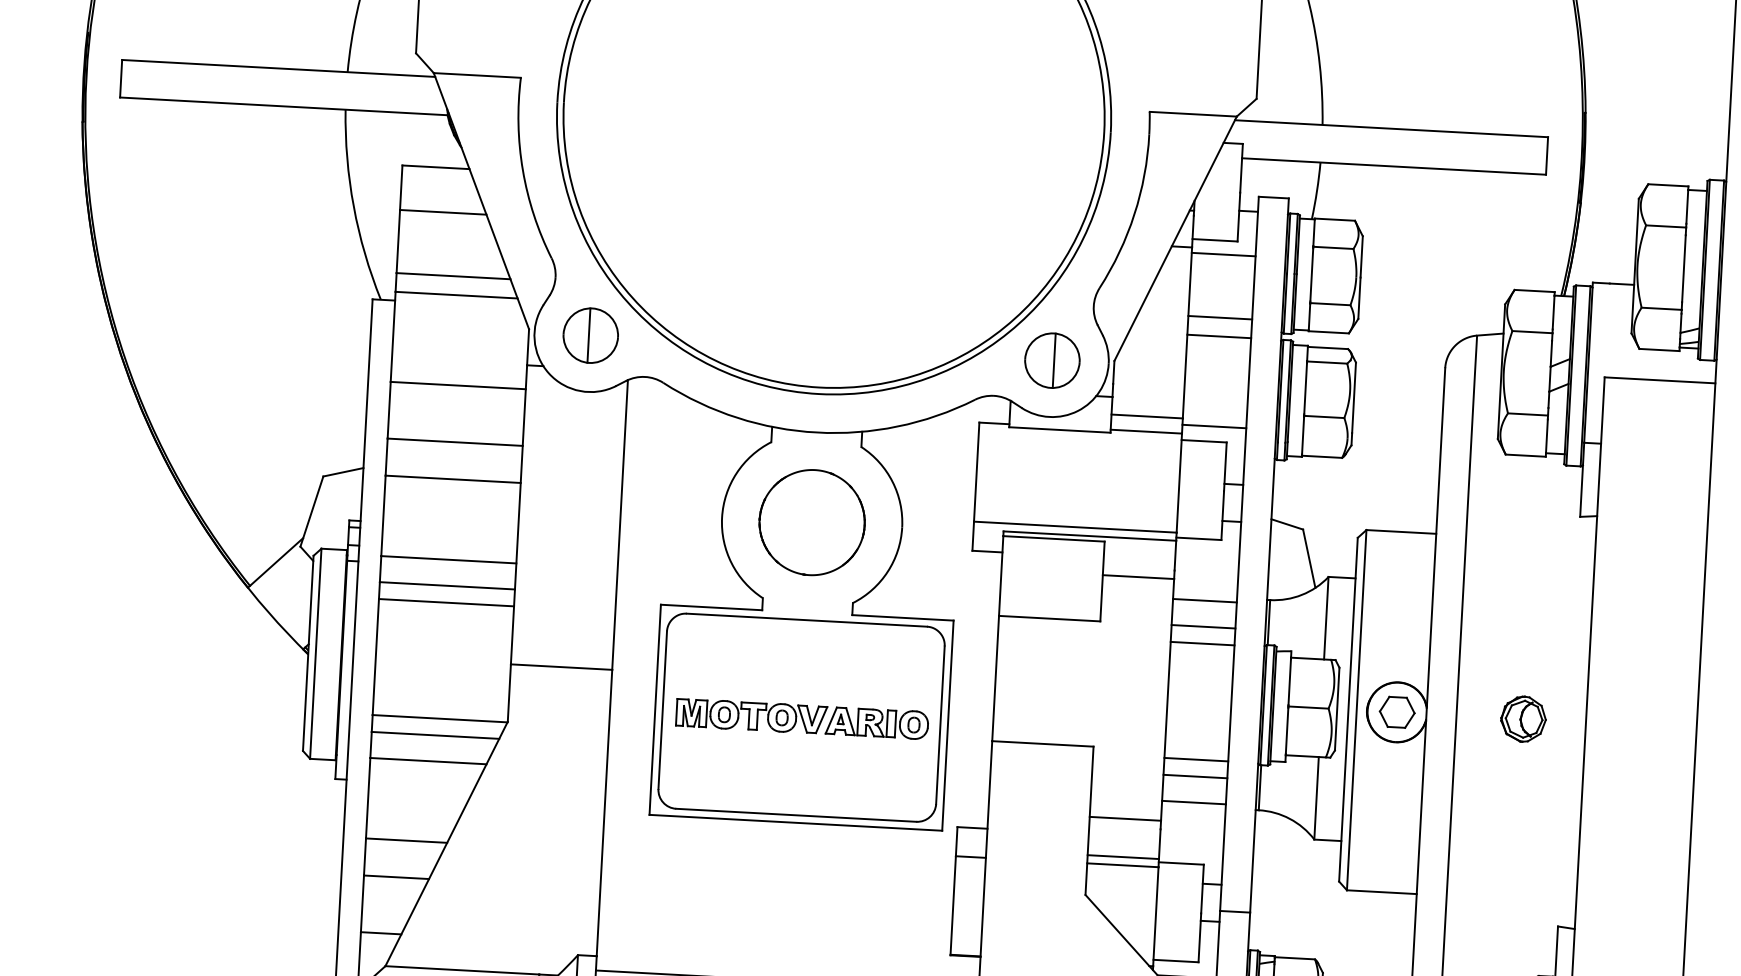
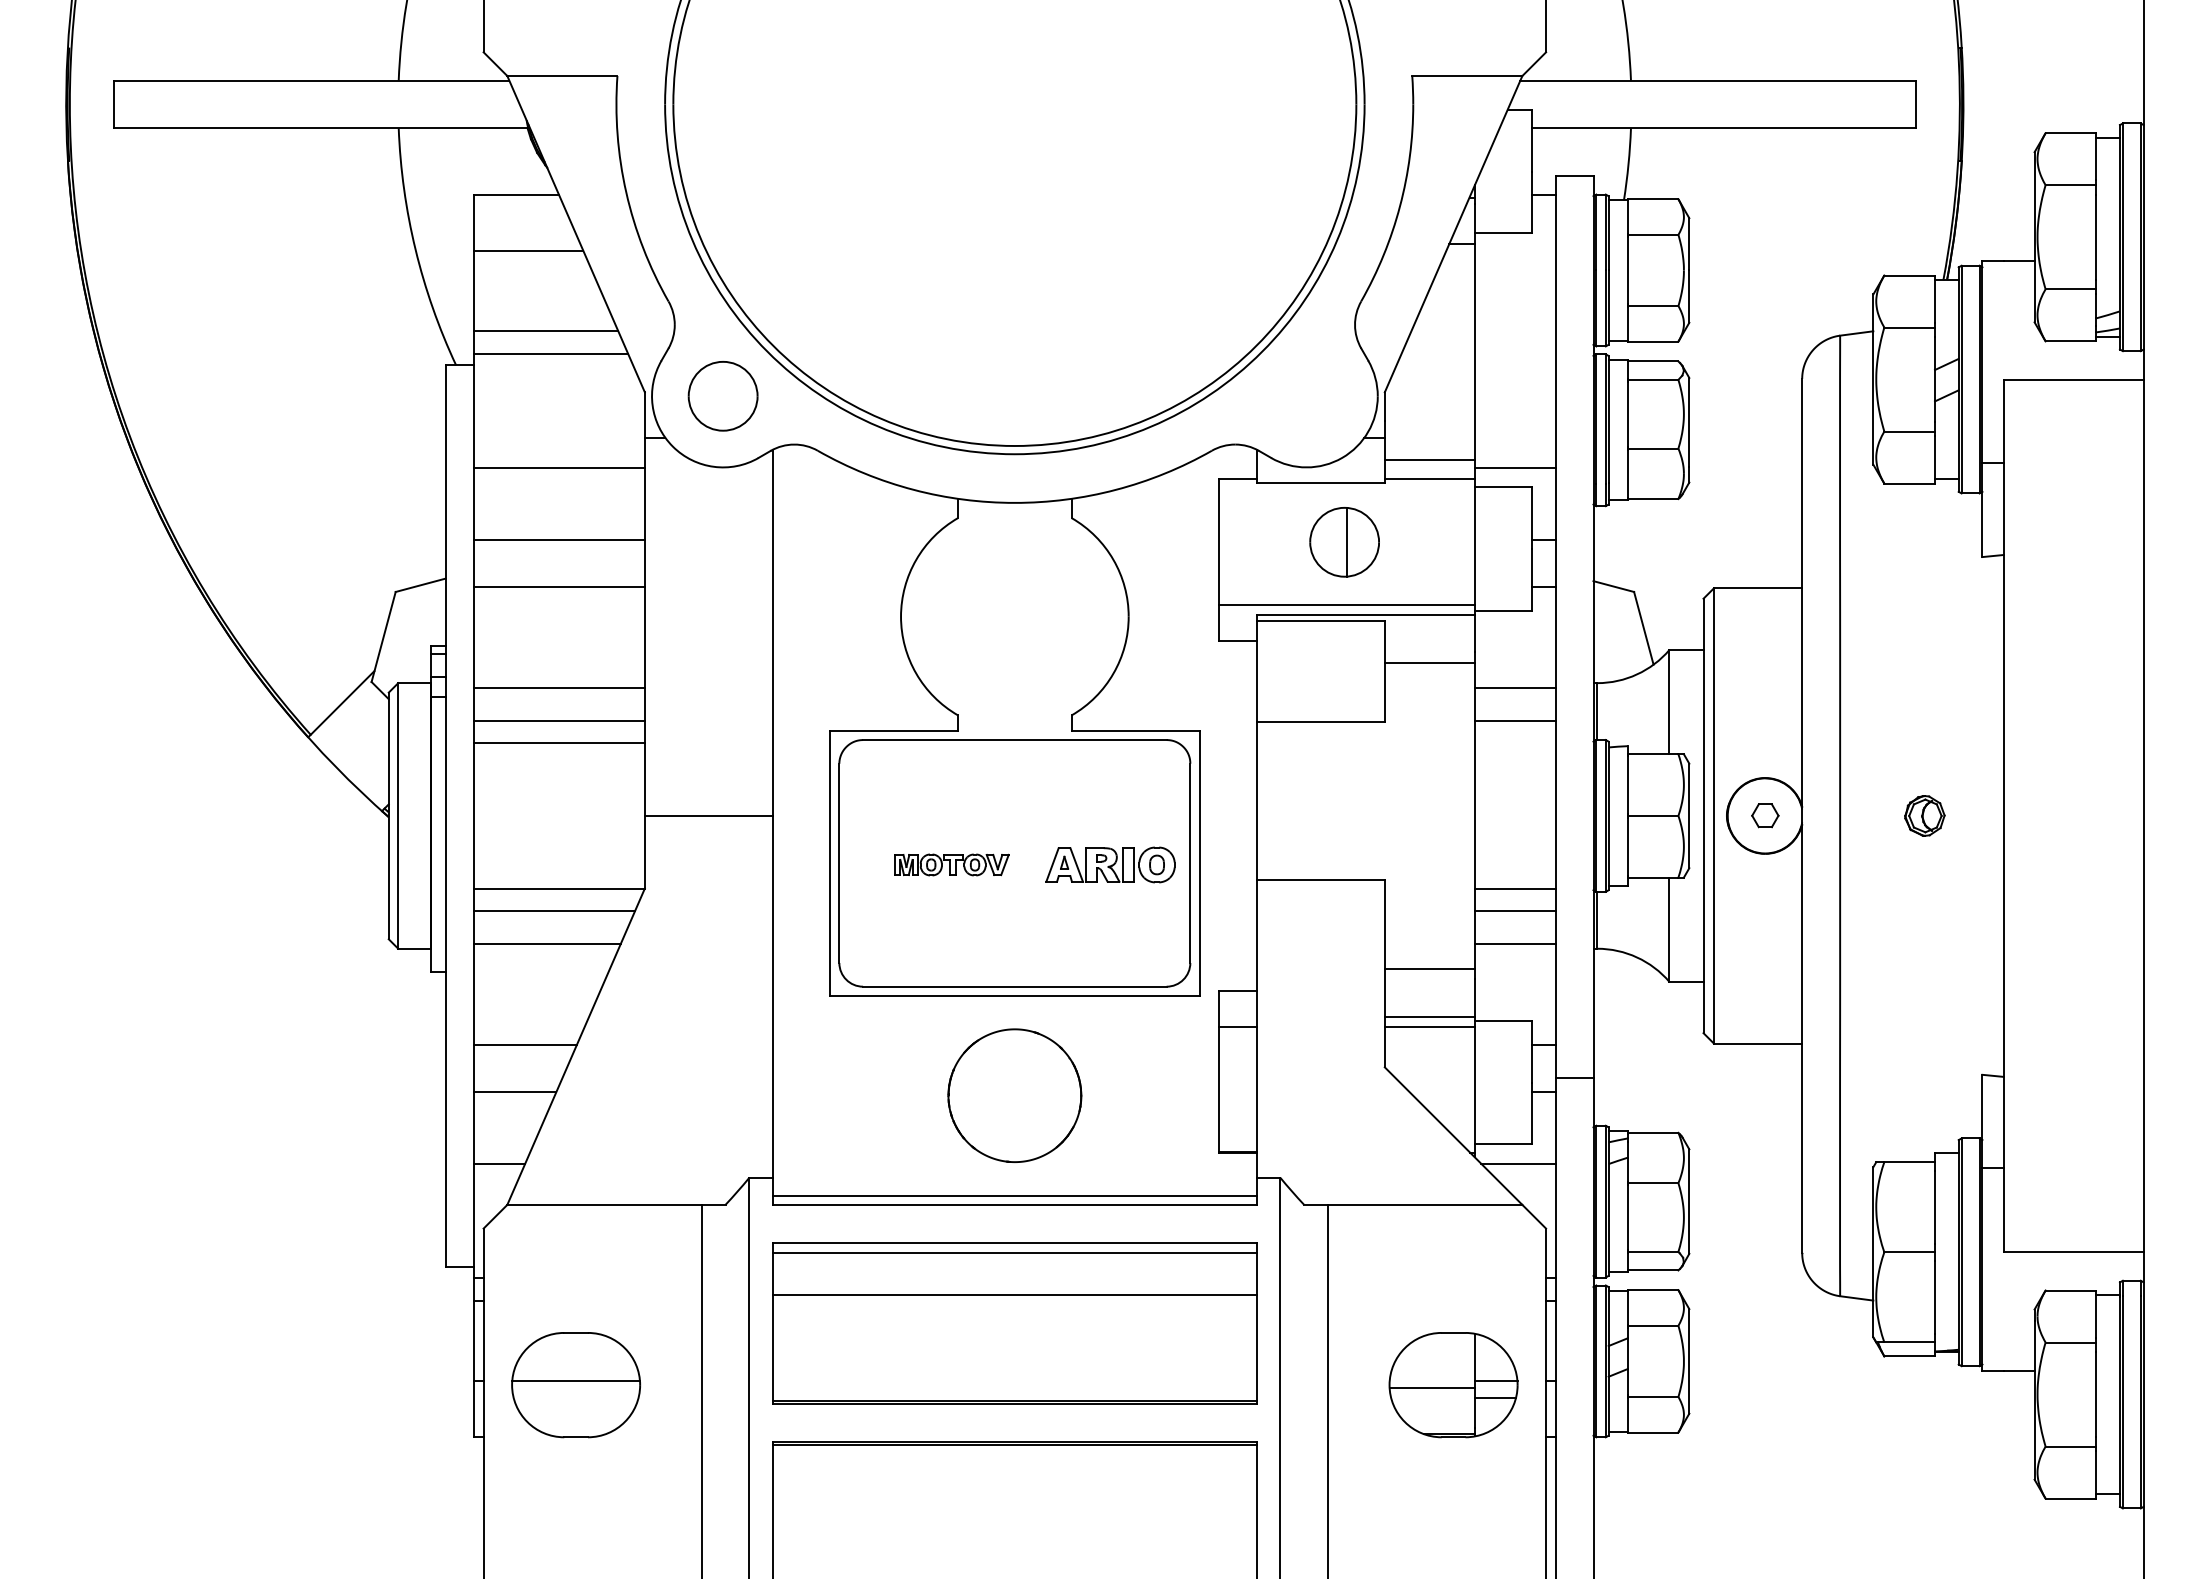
line: (1223, 254) -> (1514, 250), removed
line: (1219, 317) -> (1514, 330), removed
line: (588, 334) -> (720, 395), removed
line: (1218, 336) -> (1514, 354), removed
part: (1052, 360) -> (1344, 542), moved
part: (811, 522) -> (1014, 1095), moved
line: (1202, 643) -> (1514, 742), removed
part: (1397, 712) -> (1765, 815), size x0.6
part: (751, 715) -> (951, 864), size x0.6
part: (1523, 718) -> (1924, 815), size x0.7

